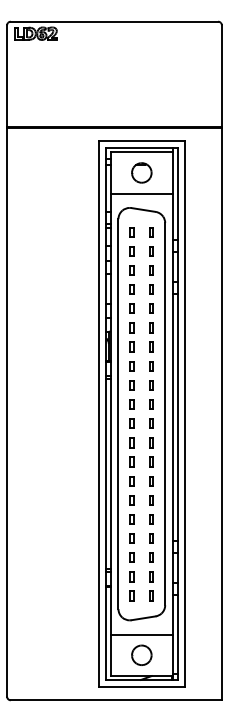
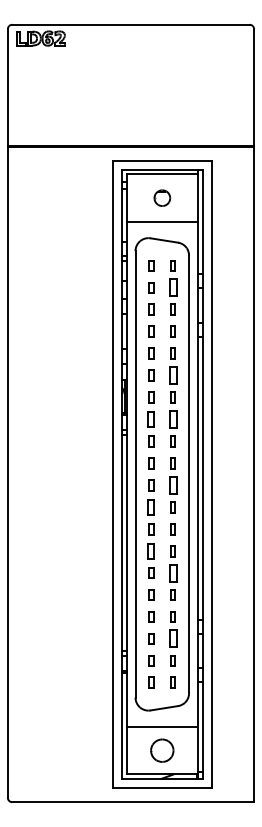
part: (141, 173) -> (162, 198), size x0.7
part: (150, 251) -> (172, 287), size x1.6
part: (150, 327) -> (172, 375), size x1.6
part: (132, 366) -> (151, 419), size x1.4
part: (150, 366) -> (172, 419), size x1.6
part: (150, 423) -> (172, 485), size x1.6
part: (132, 443) -> (151, 507), size x1.4
part: (132, 481) -> (151, 551), size x1.4
part: (150, 499) -> (172, 572), size x1.6
part: (150, 557) -> (172, 638), size x1.6

